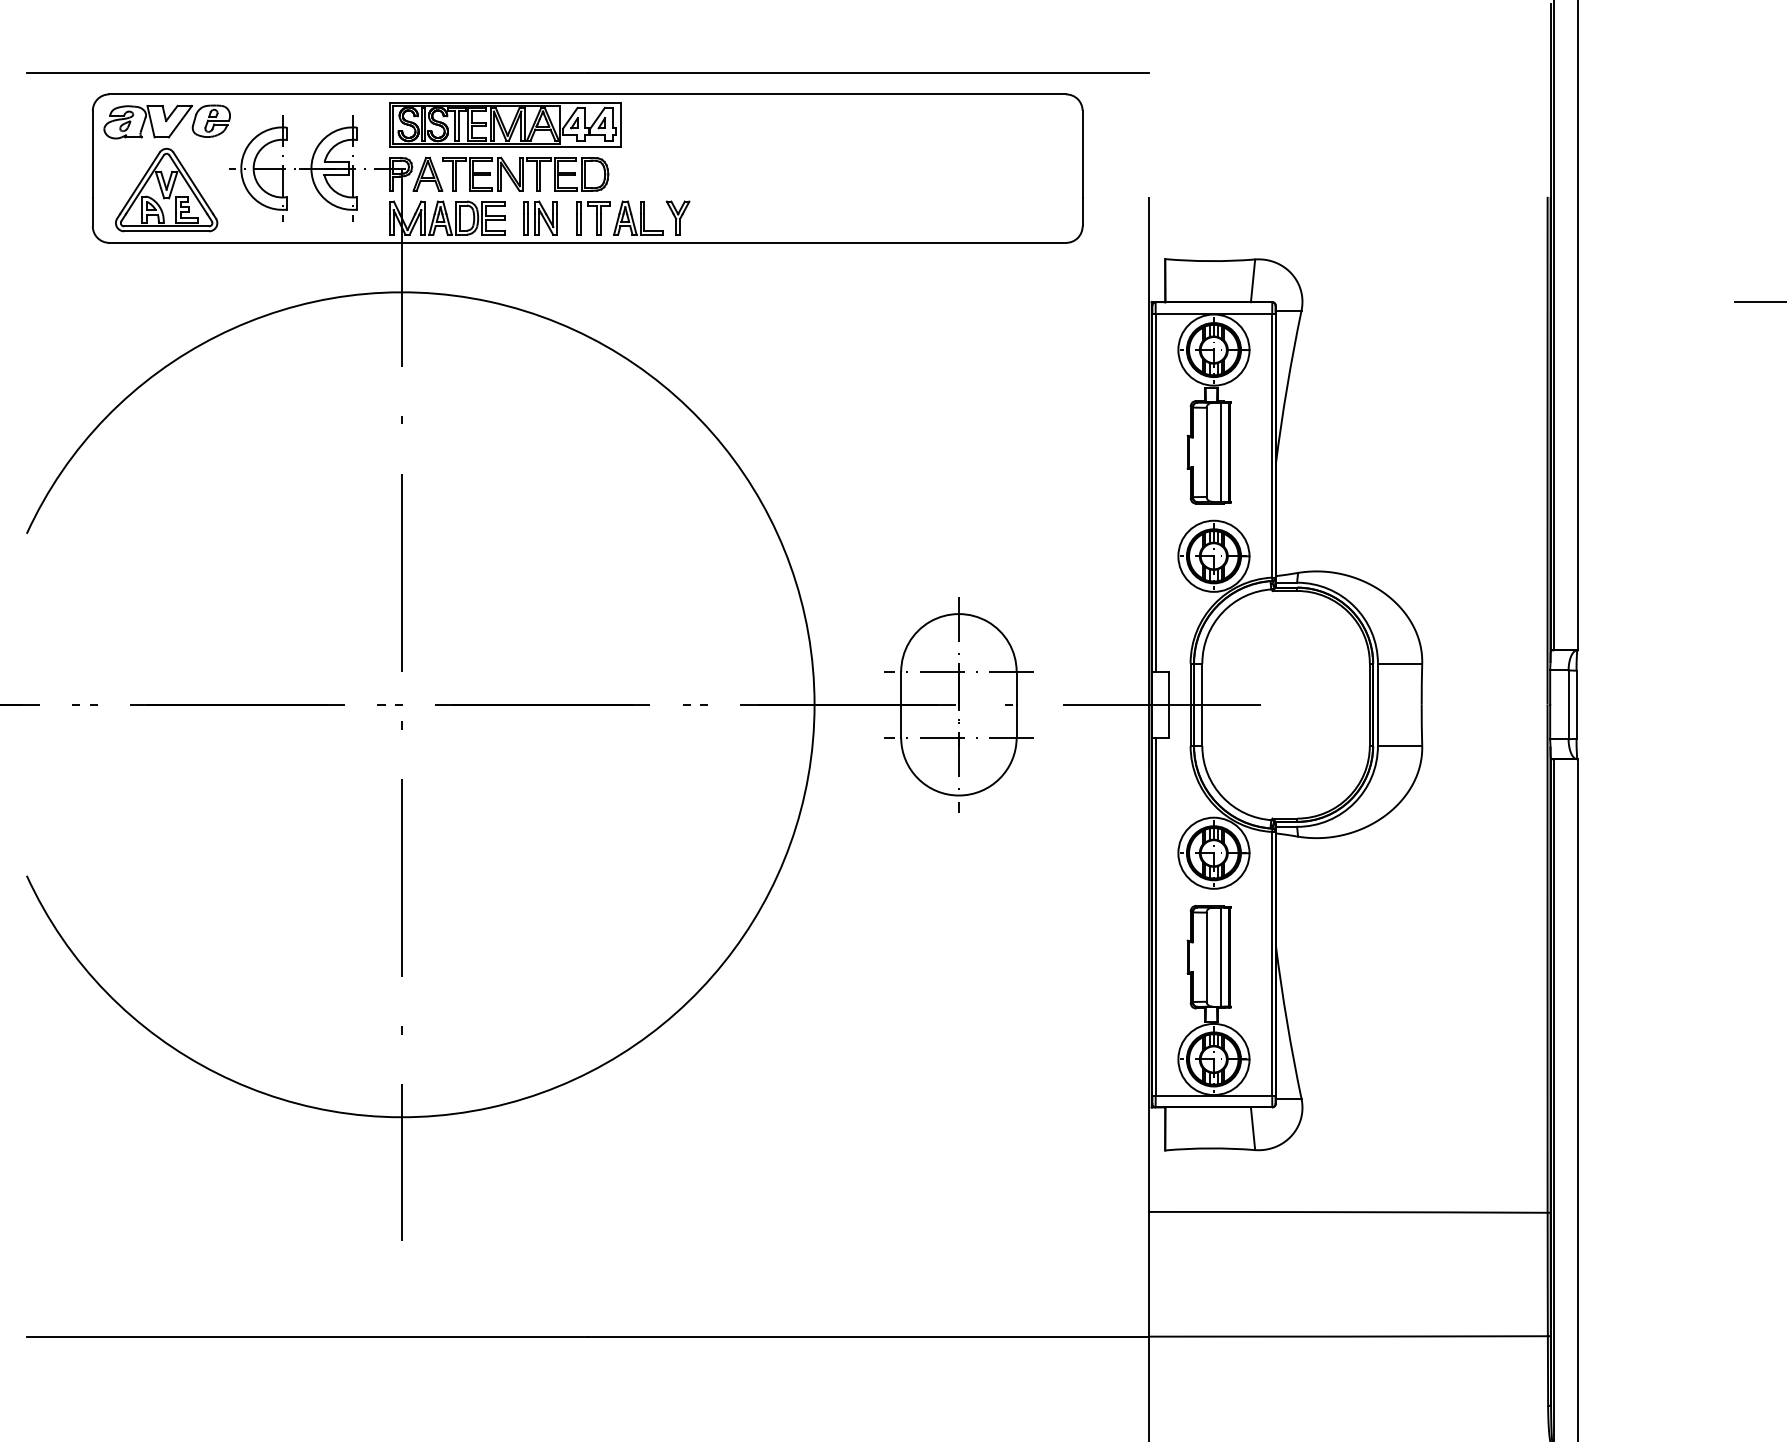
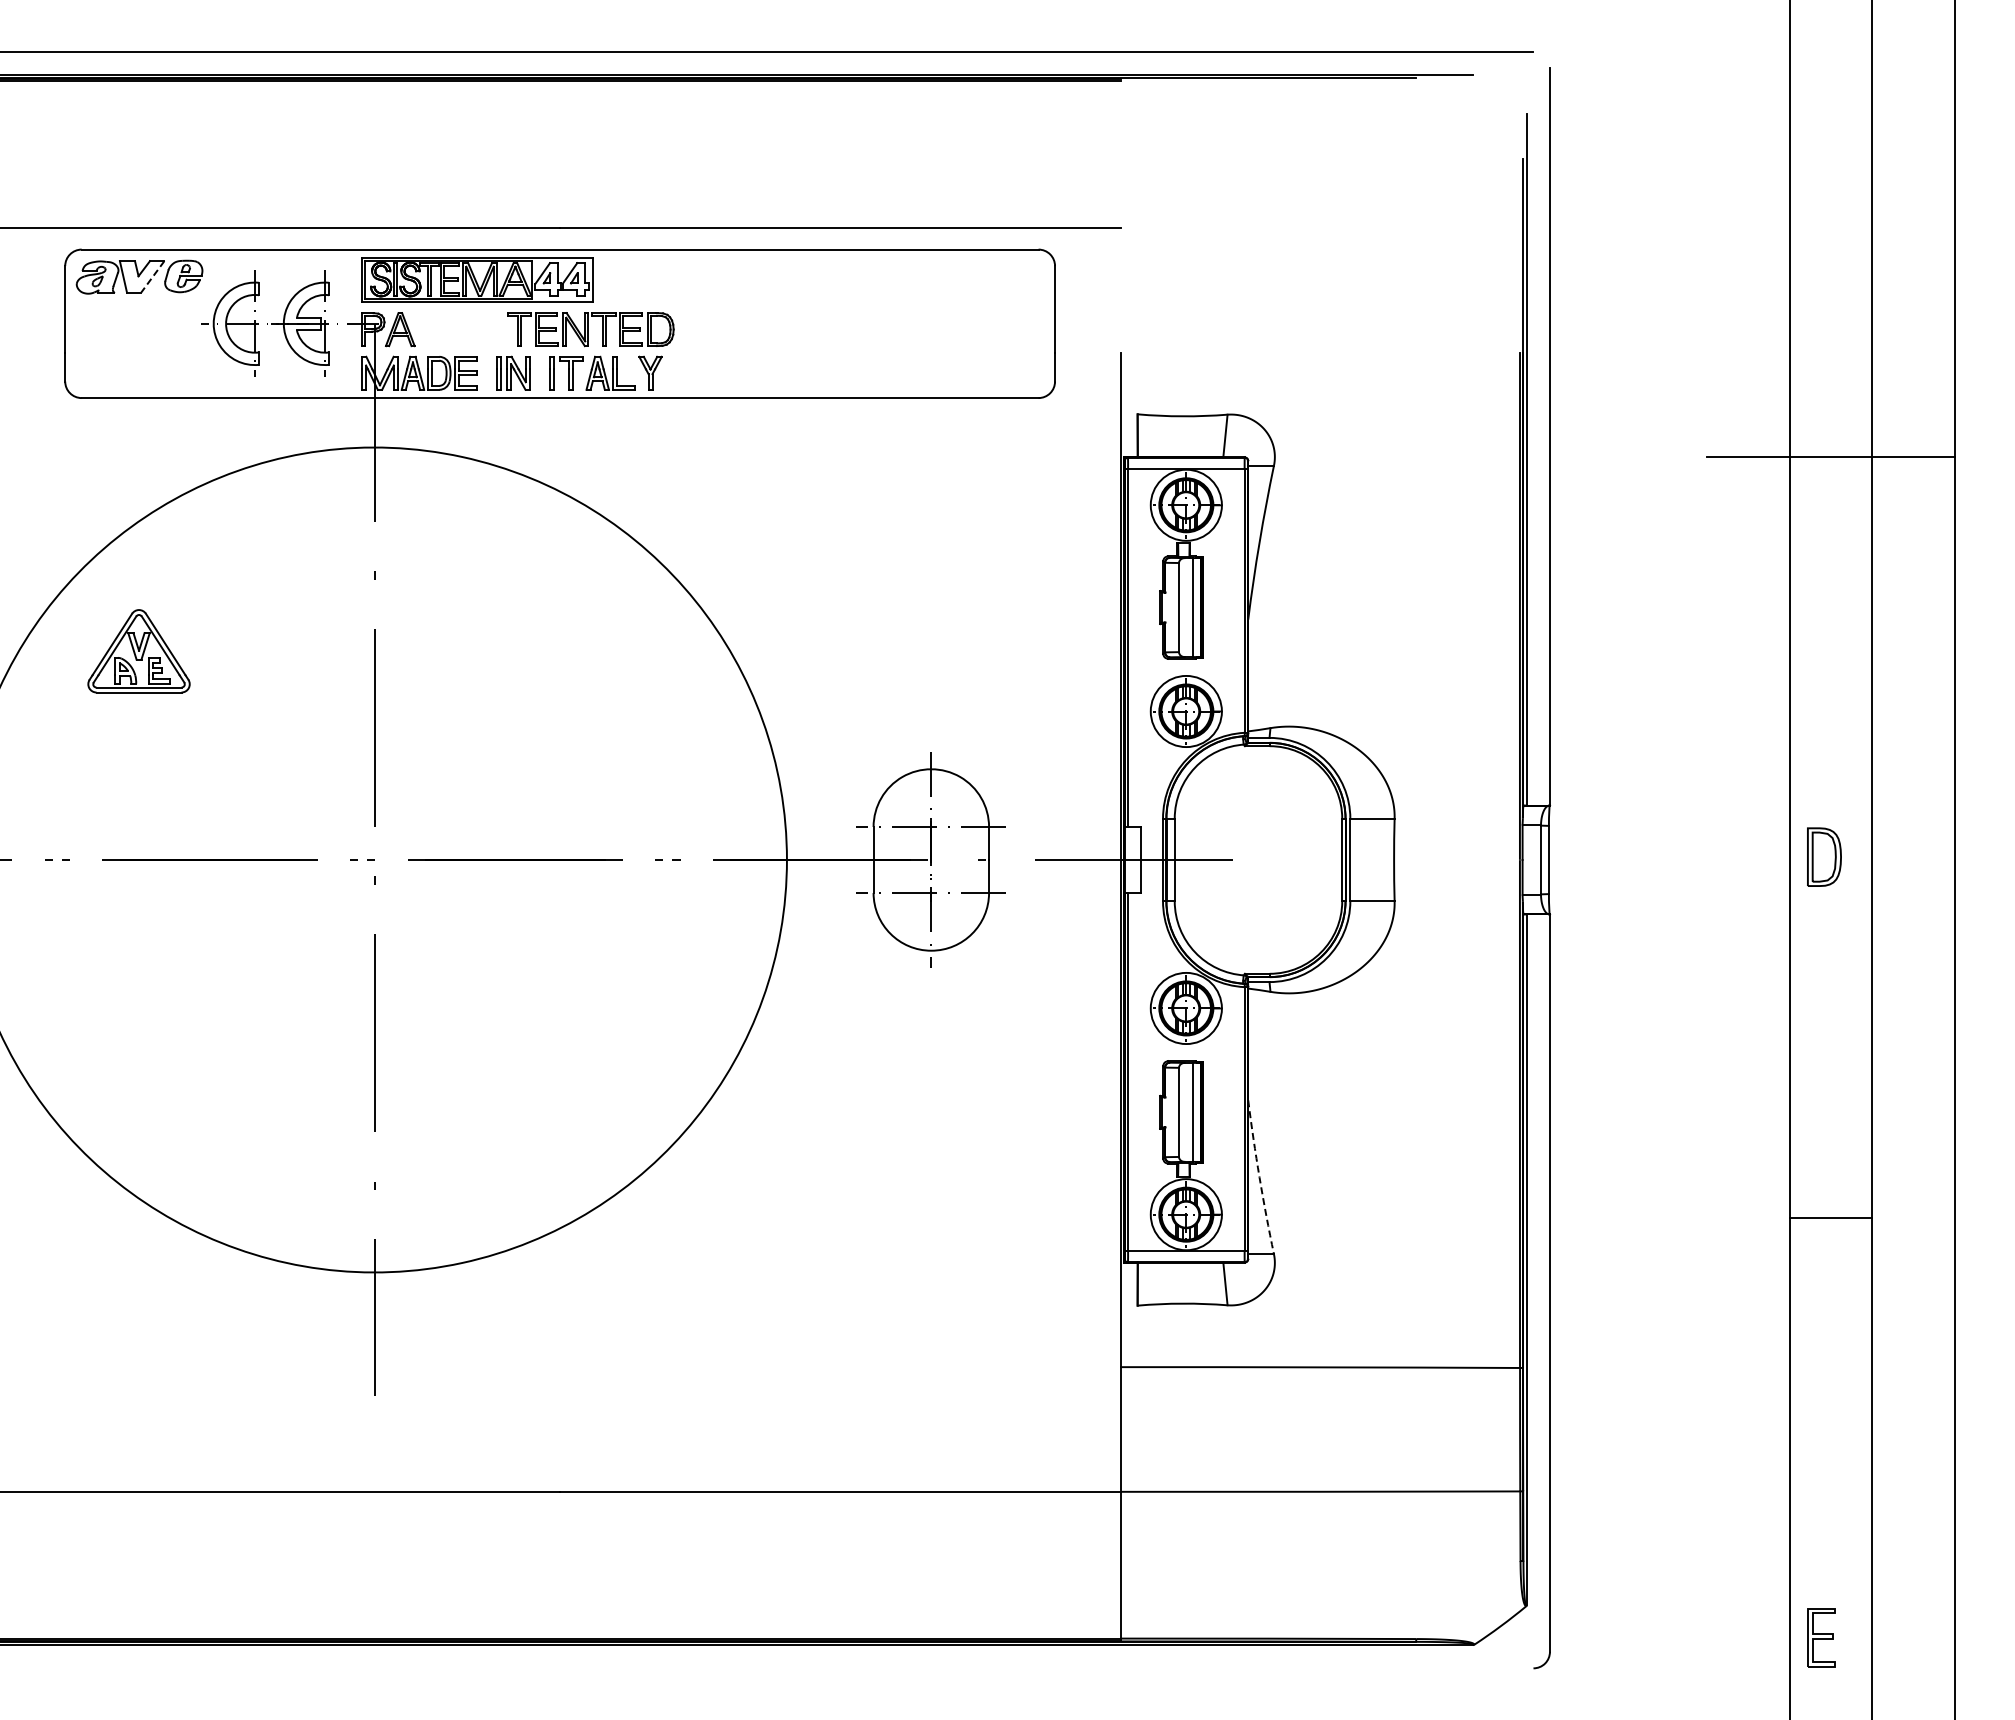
line: (180, 121) -> (152, 276), solid -> dashed
part: (525, 174) -> (590, 329), moved
part: (166, 190) -> (138, 651), moved
arc: (1287, 1022) -> (1259, 1177), solid -> dashed

